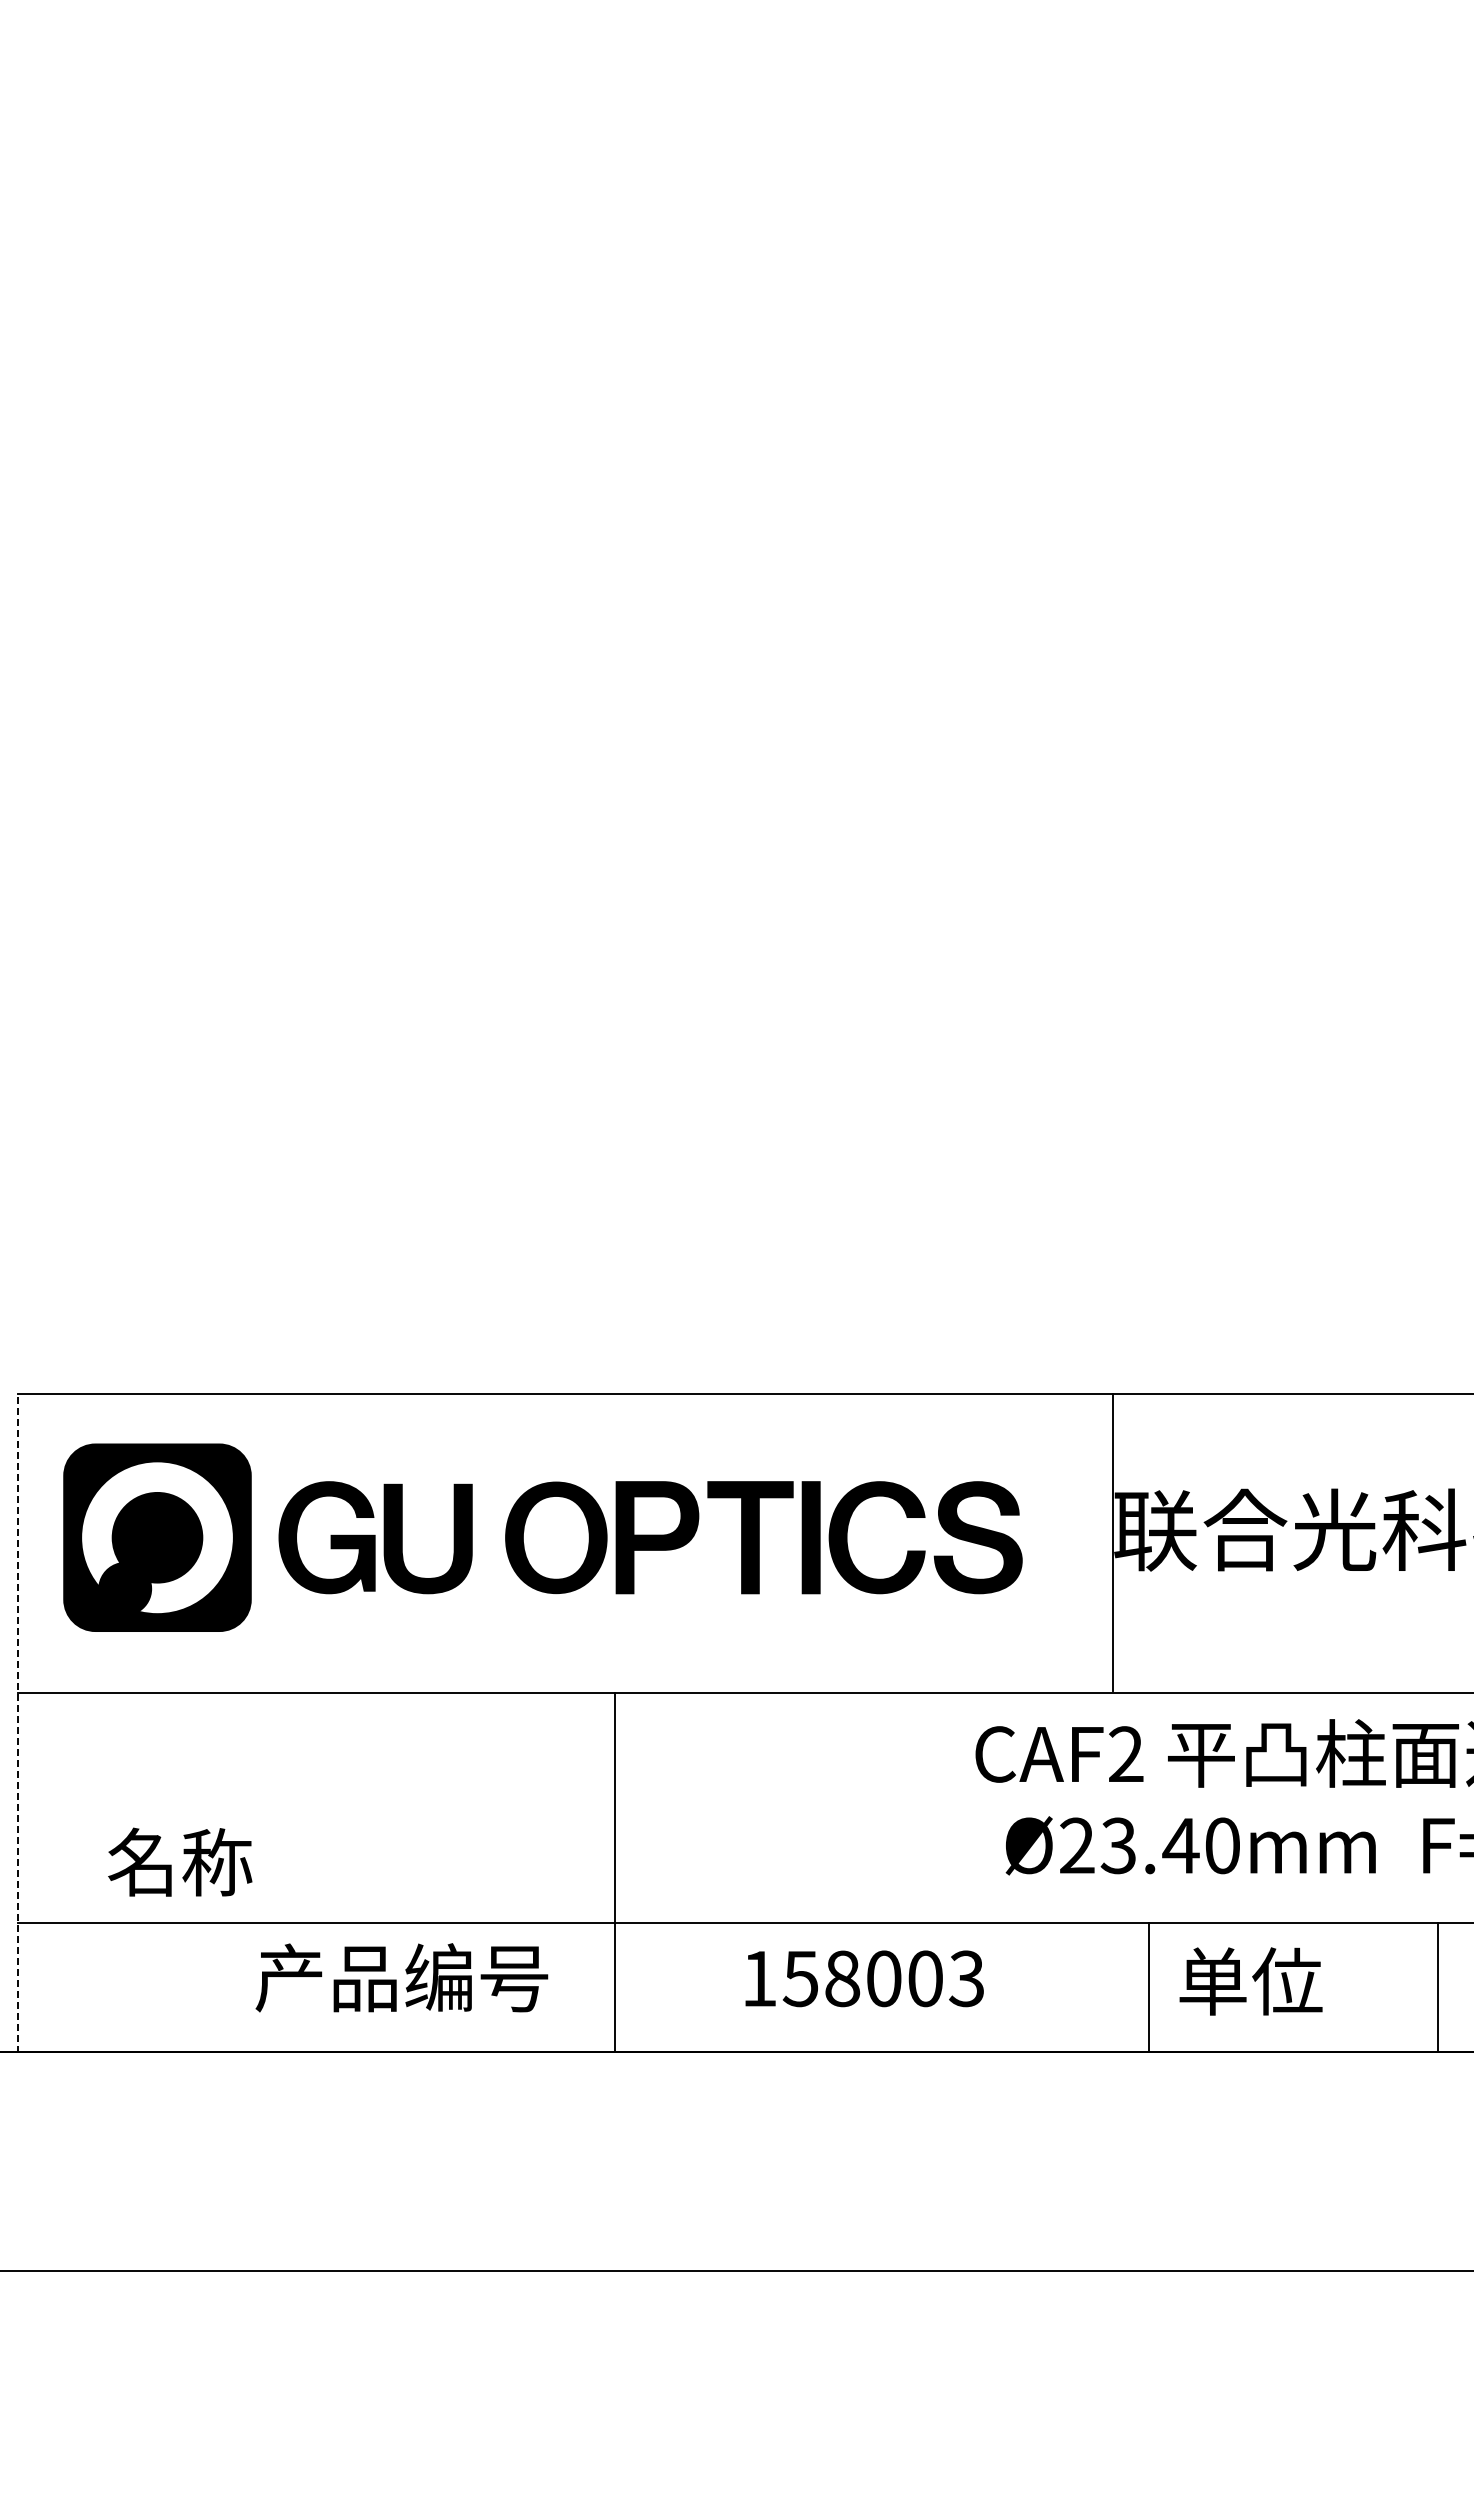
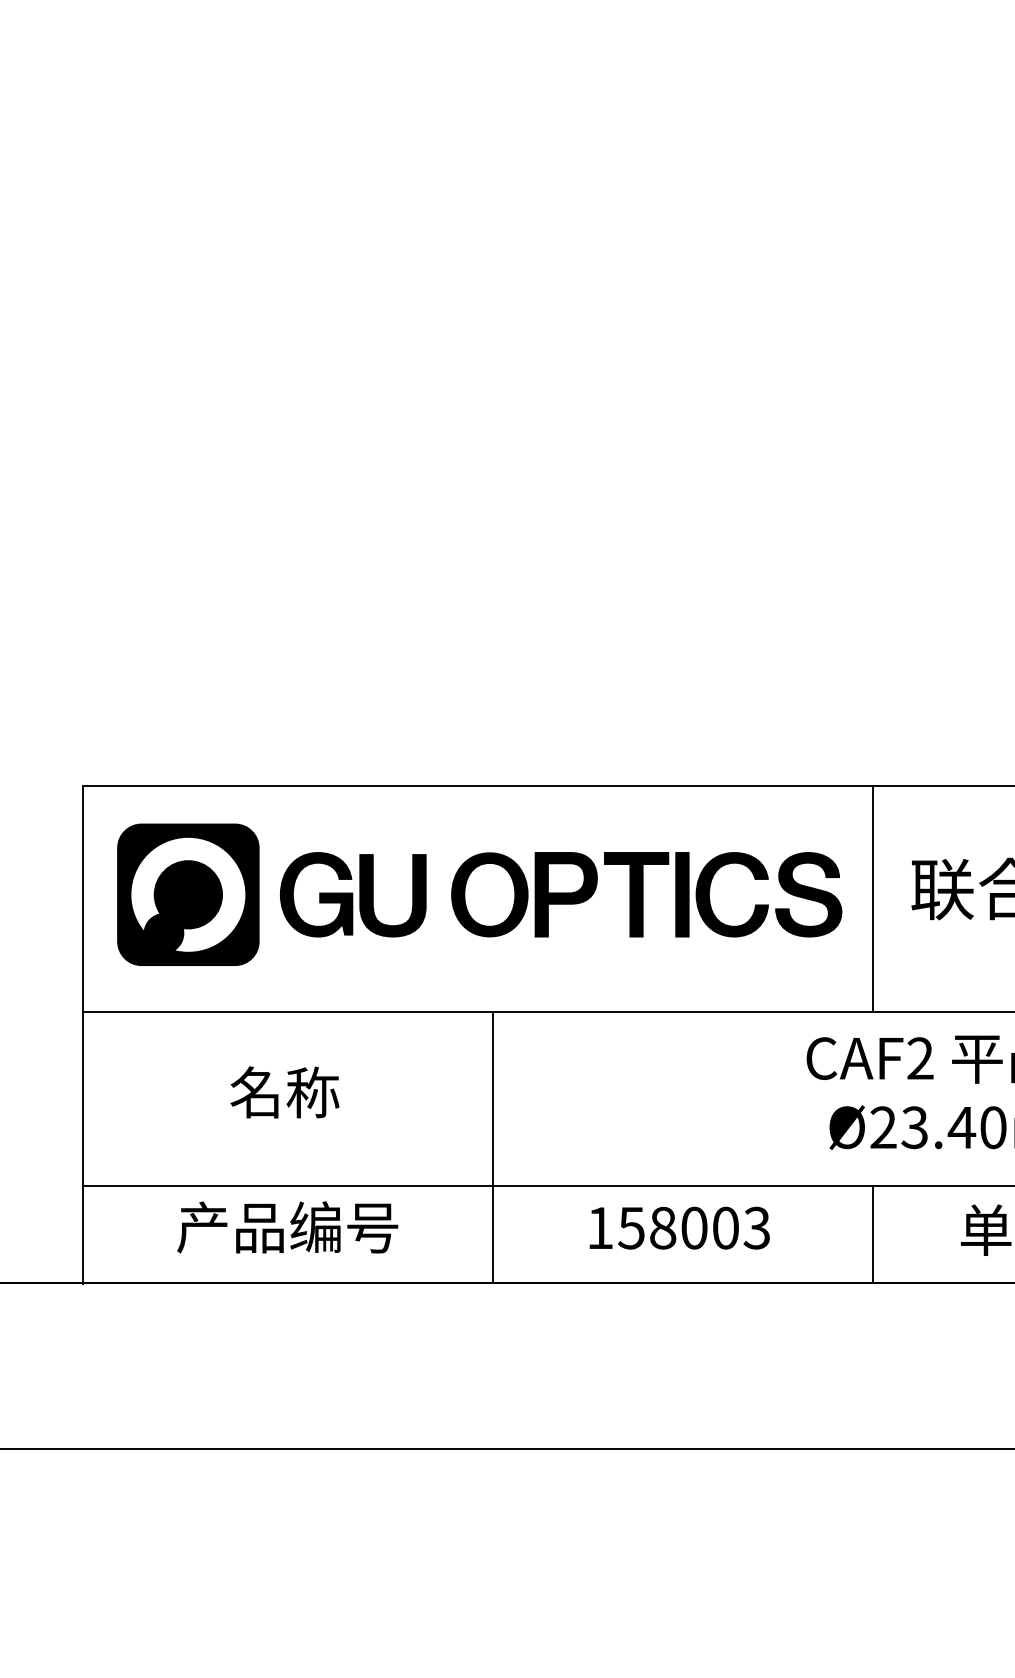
line: (1112, 1542) -> (872, 898), moved
line: (17, 1723) -> (82, 1035), dashed -> solid
text: (180, 1861) -> (285, 1091), moved
line: (614, 1872) -> (492, 1147), moved
text: (401, 1977) -> (287, 1227), moved
text: (864, 1978) -> (679, 1227), moved
line: (1148, 1987) -> (872, 1234), moved

